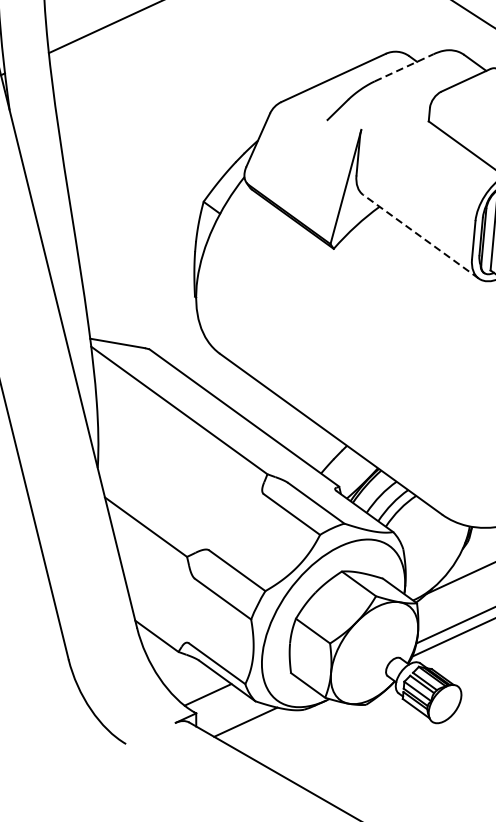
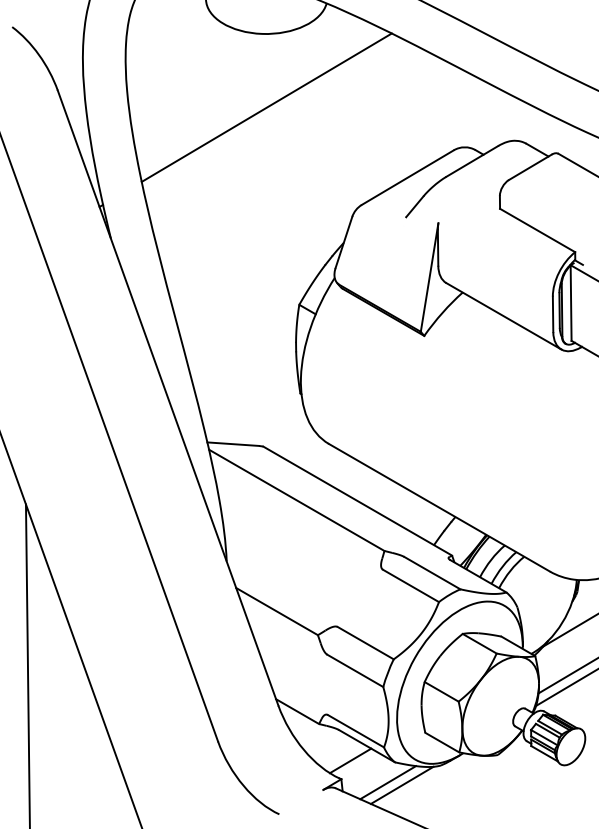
line: (404, 67) -> (472, 161), dashed -> solid
line: (420, 236) -> (503, 316), dashed -> solid
line: (259, 725) -> (401, 784), added

